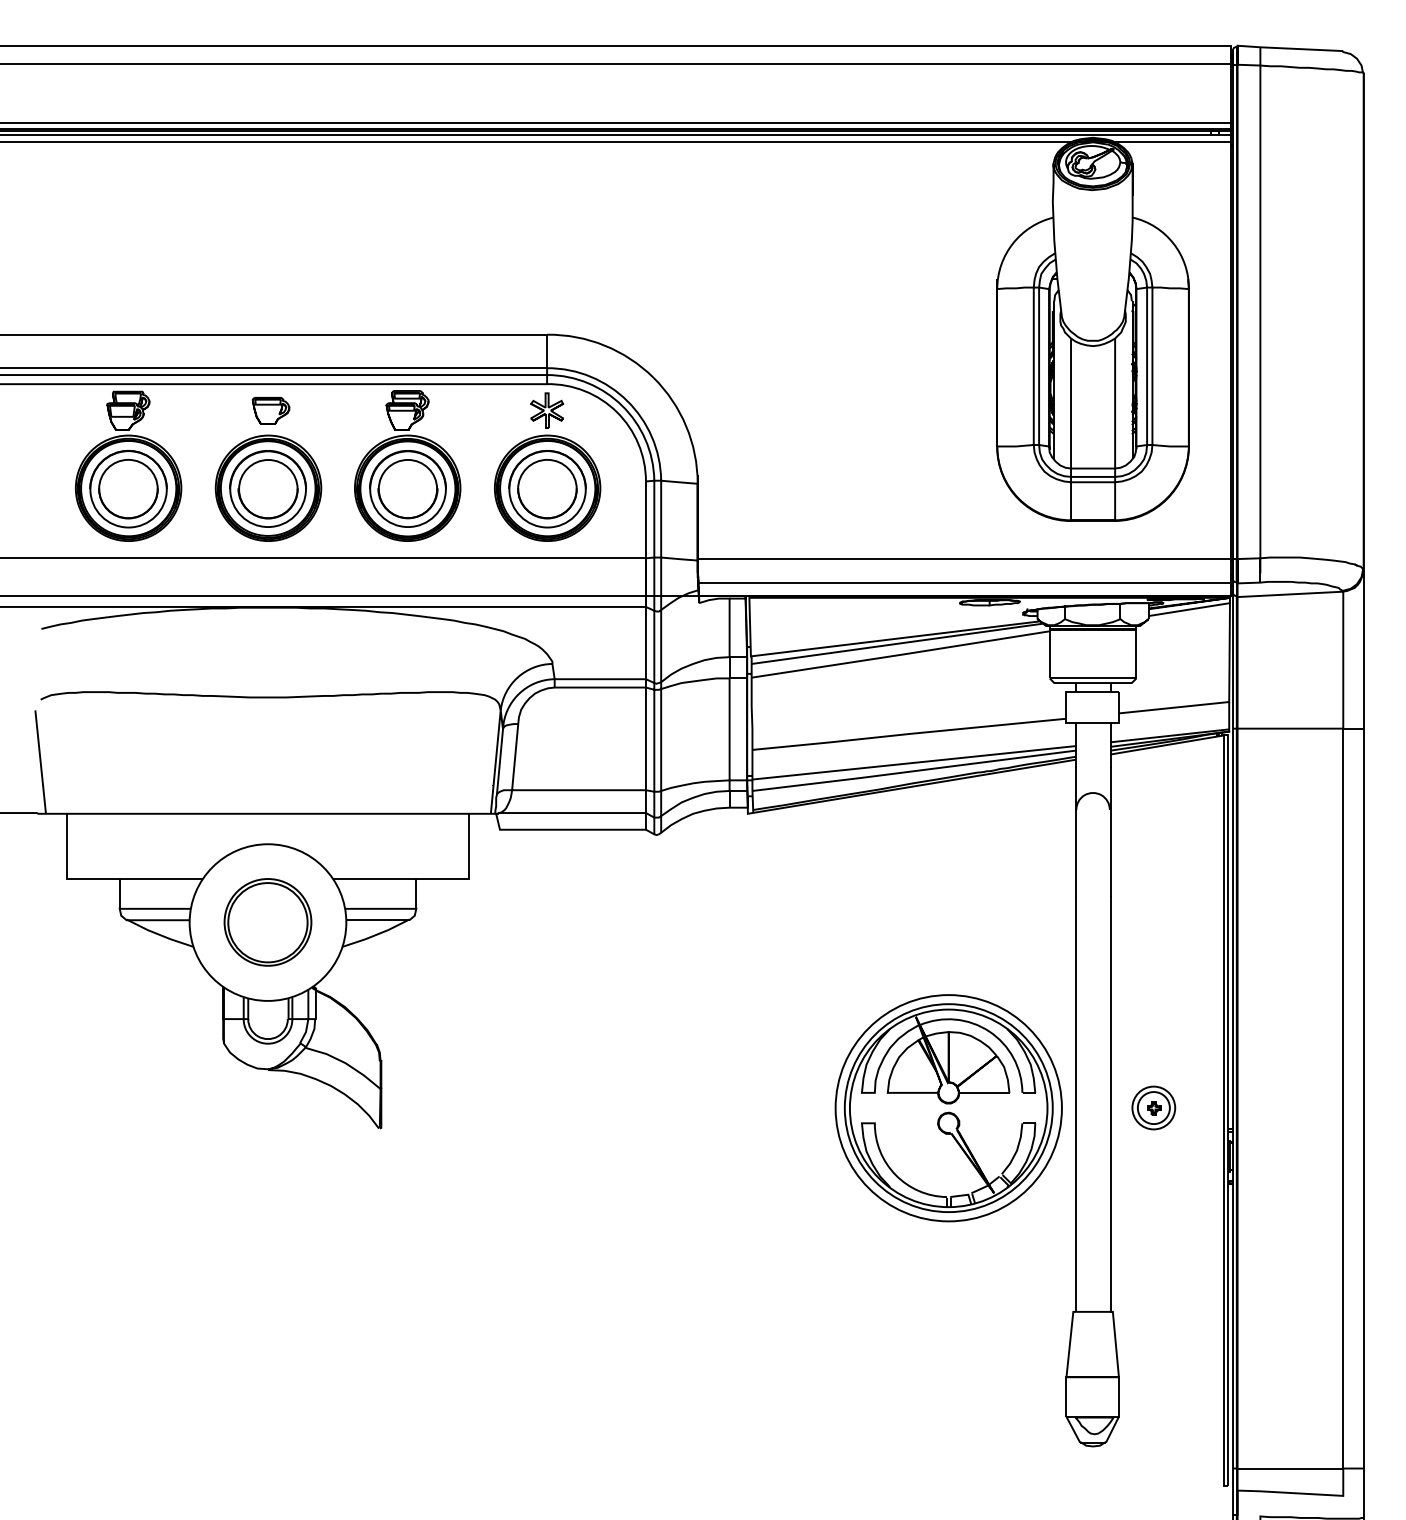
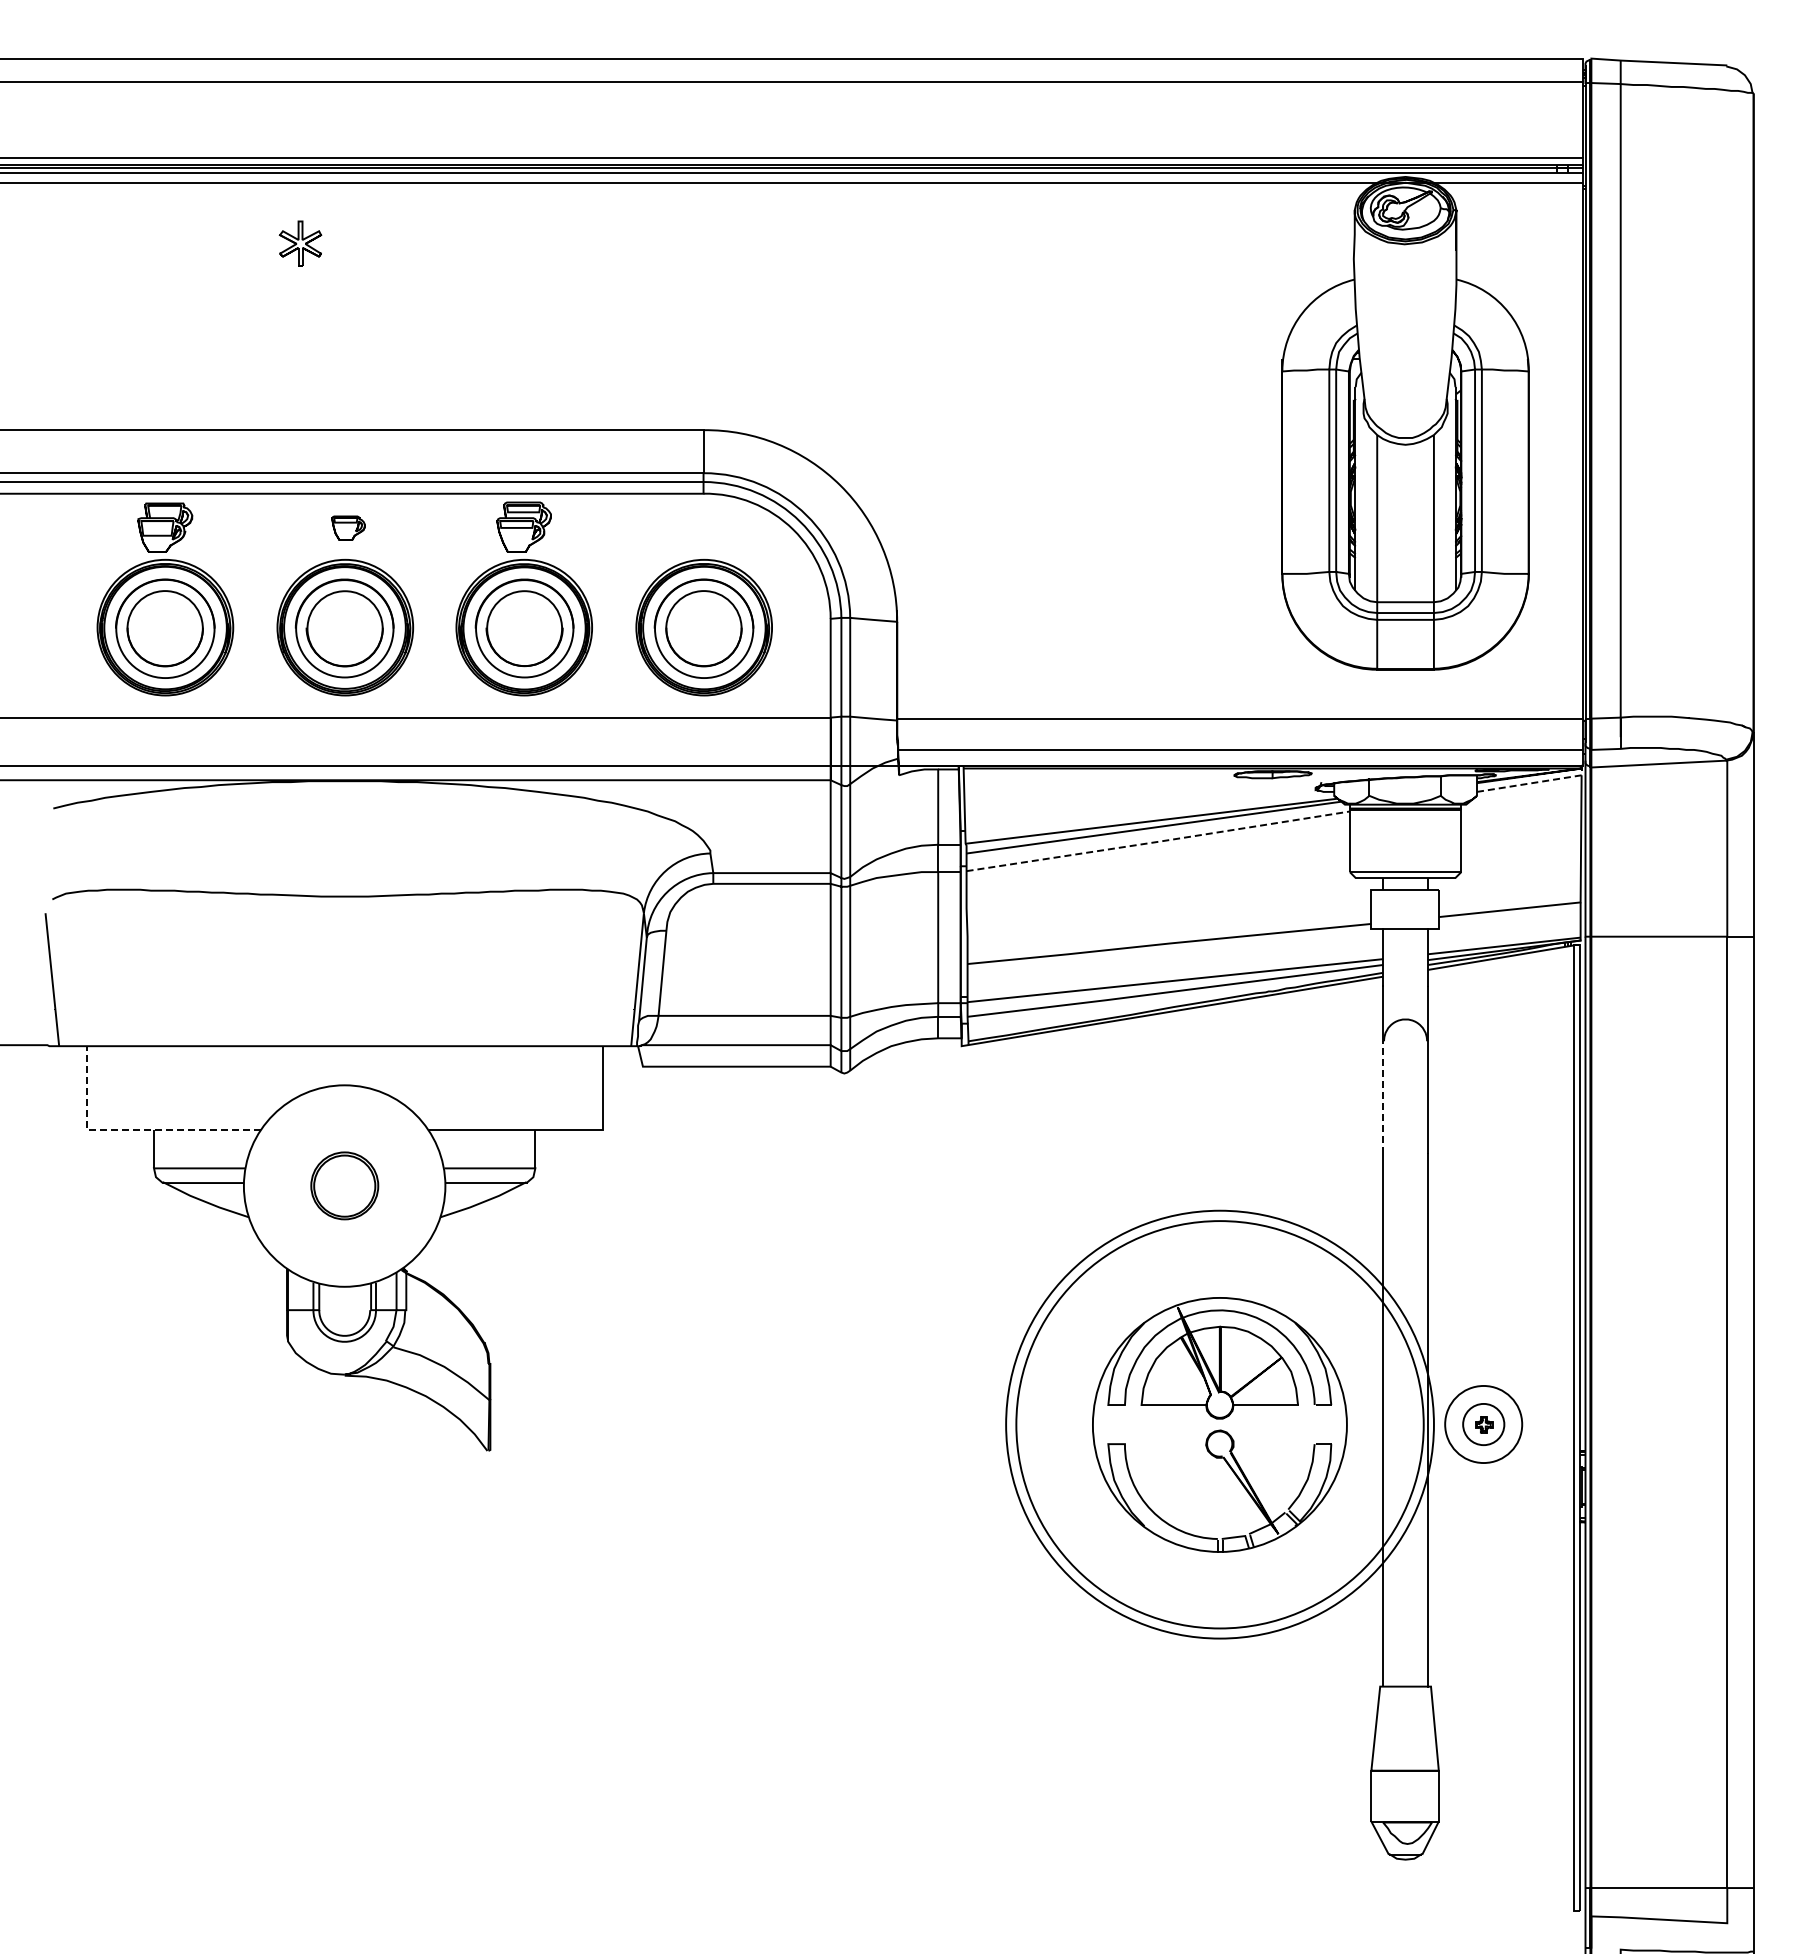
part: (547, 410) -> (300, 243), moved
part: (270, 411) -> (348, 528), size x0.7
line: (1192, 608) -> (1533, 782), solid -> dashed
line: (900, 654) -> (1158, 841), solid -> dashed
line: (1075, 853) -> (1383, 1097), solid -> dashed
line: (101, 879) -> (130, 1130), solid -> dashed
part: (267, 922) -> (344, 1185), size x0.6
circle: (948, 1108) -> (1219, 1424), size x1.4
circle: (948, 1108) -> (1219, 1424), size x1.6
circle: (1153, 1108) -> (1483, 1424), size x1.4

